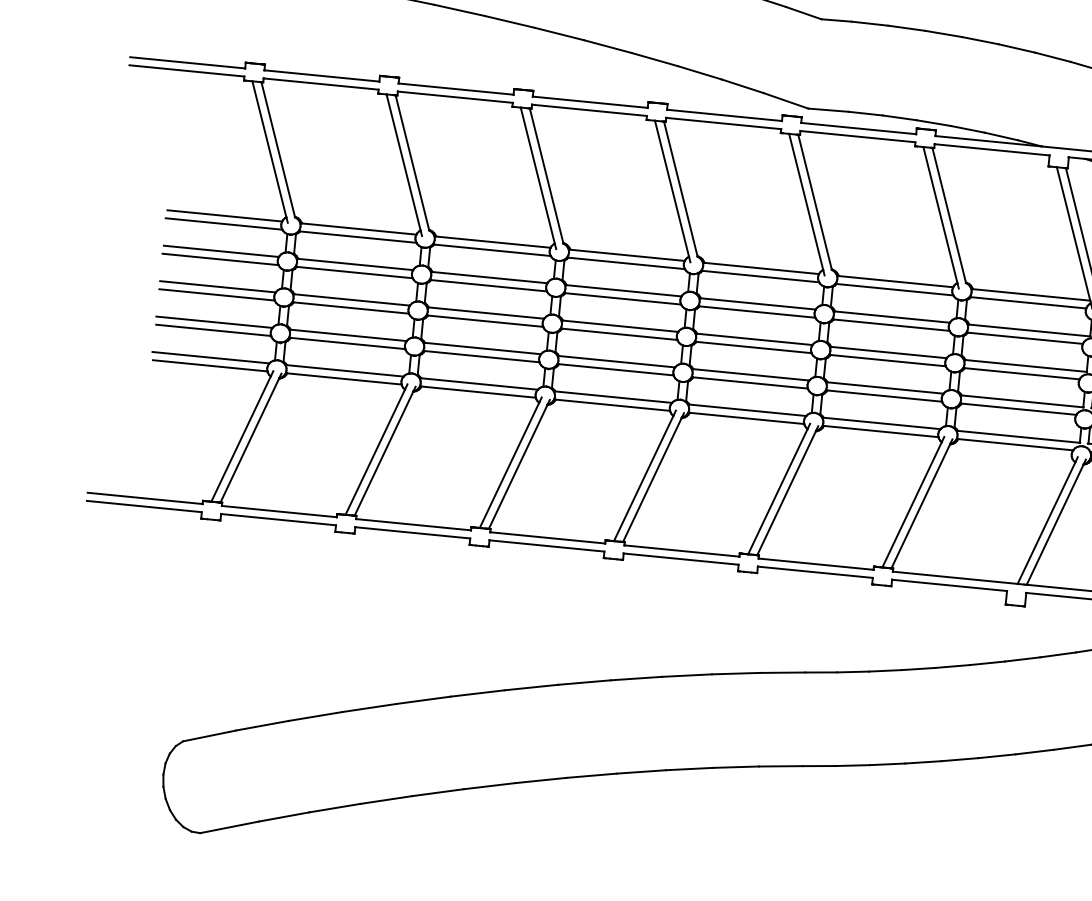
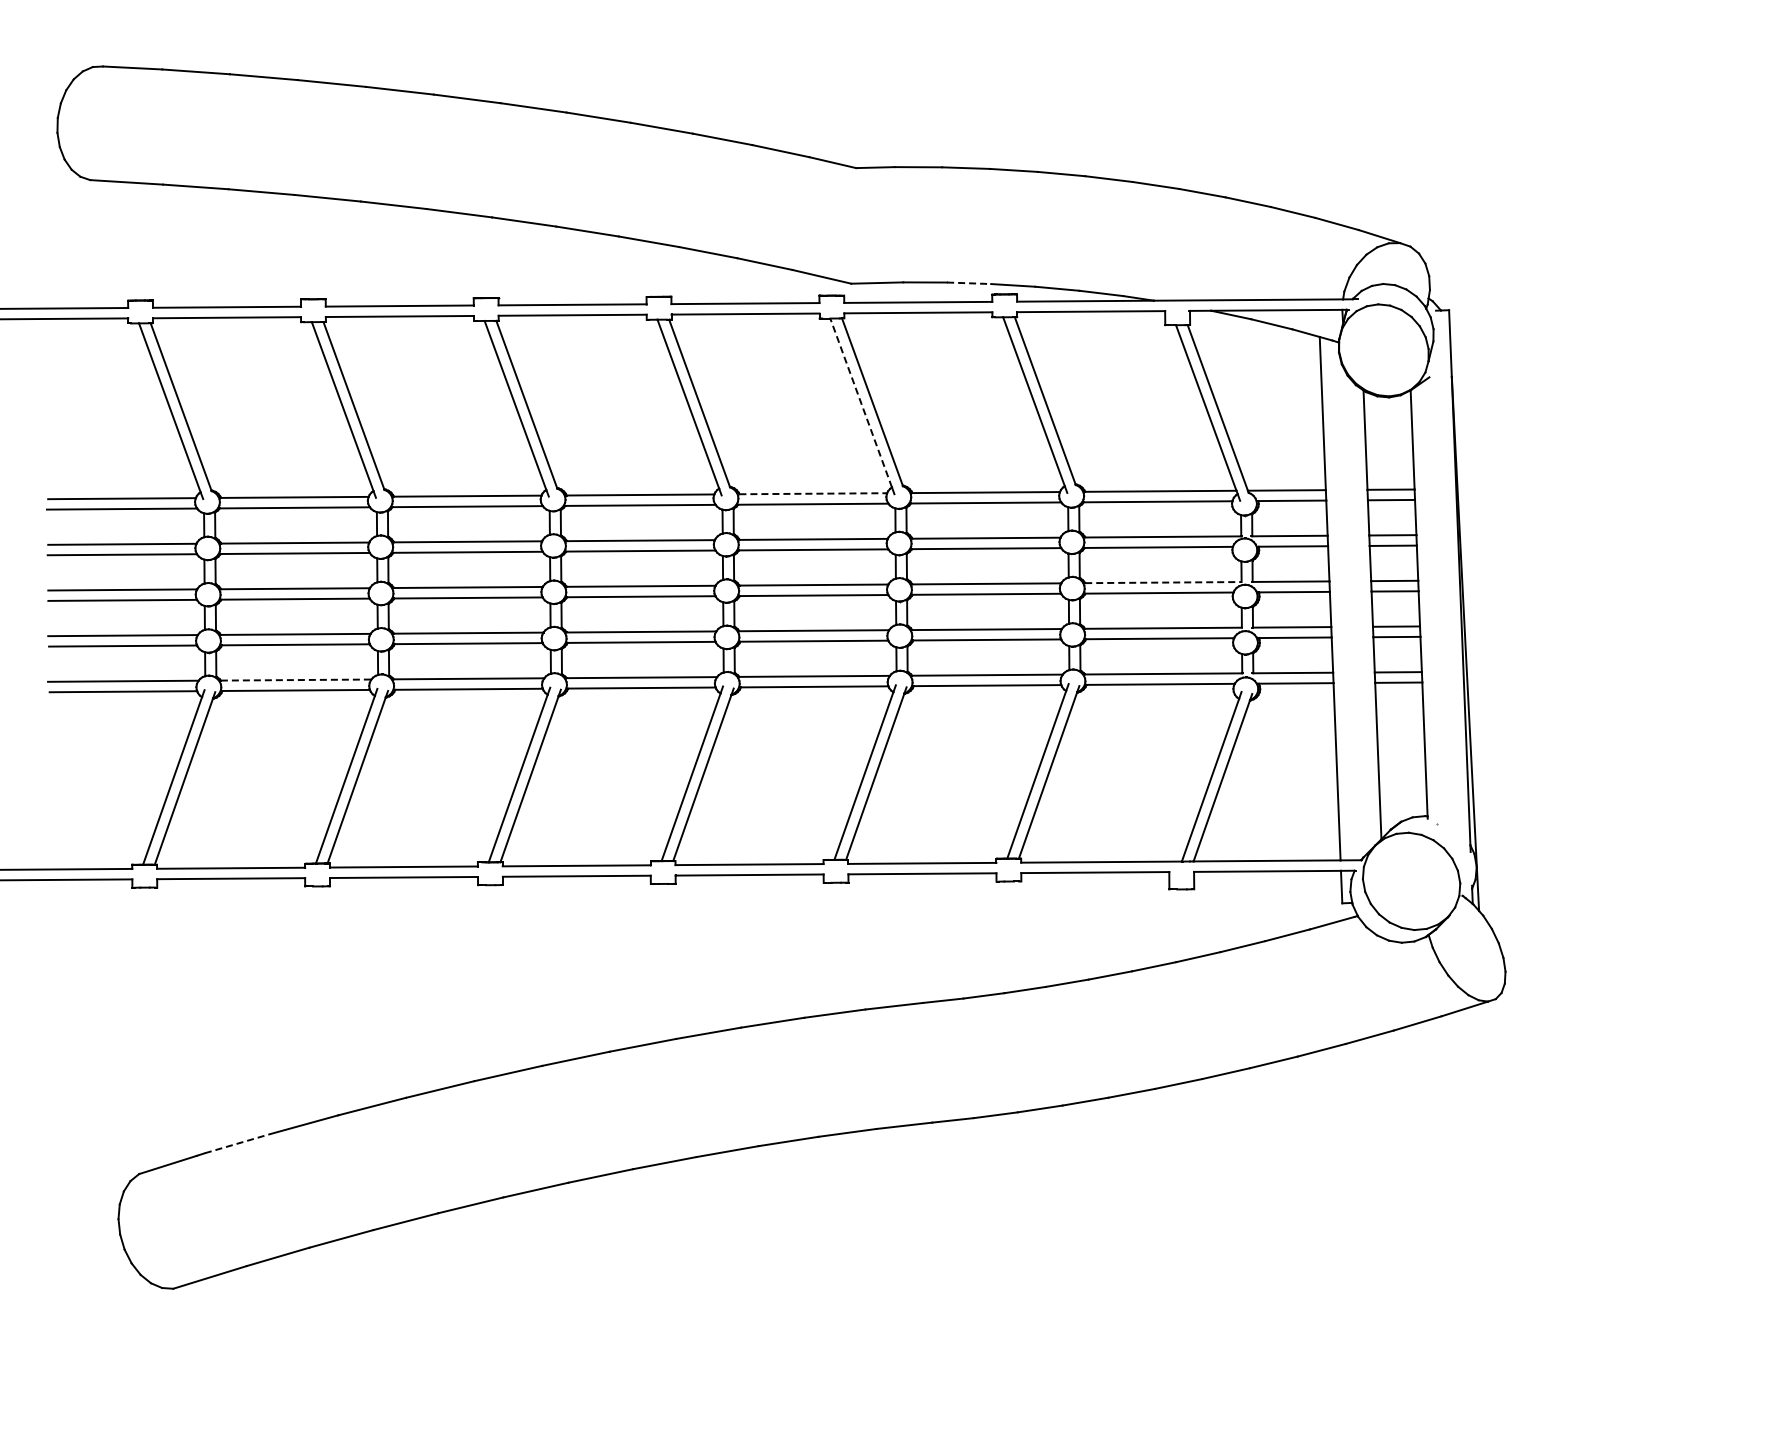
line: (900, 118) -> (969, 283), solid -> dashed
line: (806, 202) -> (861, 403), solid -> dashed
line: (761, 268) -> (813, 493), solid -> dashed
line: (1026, 365) -> (1163, 582), solid -> dashed
line: (345, 371) -> (296, 680), solid -> dashed
line: (262, 725) -> (238, 1143), solid -> dashed

